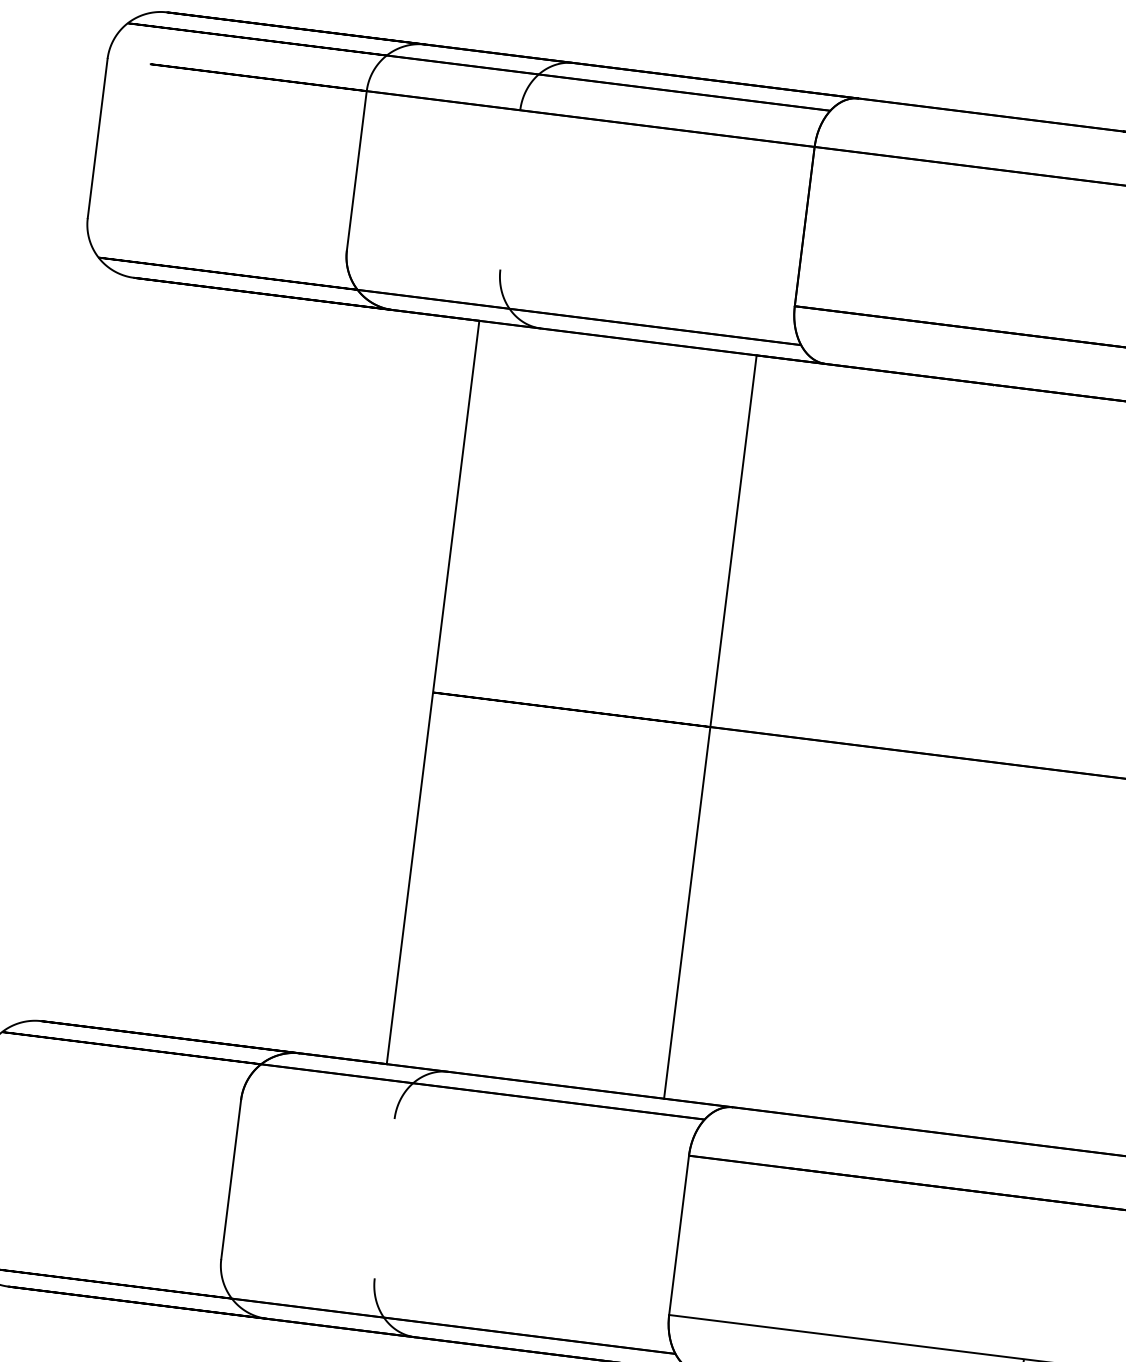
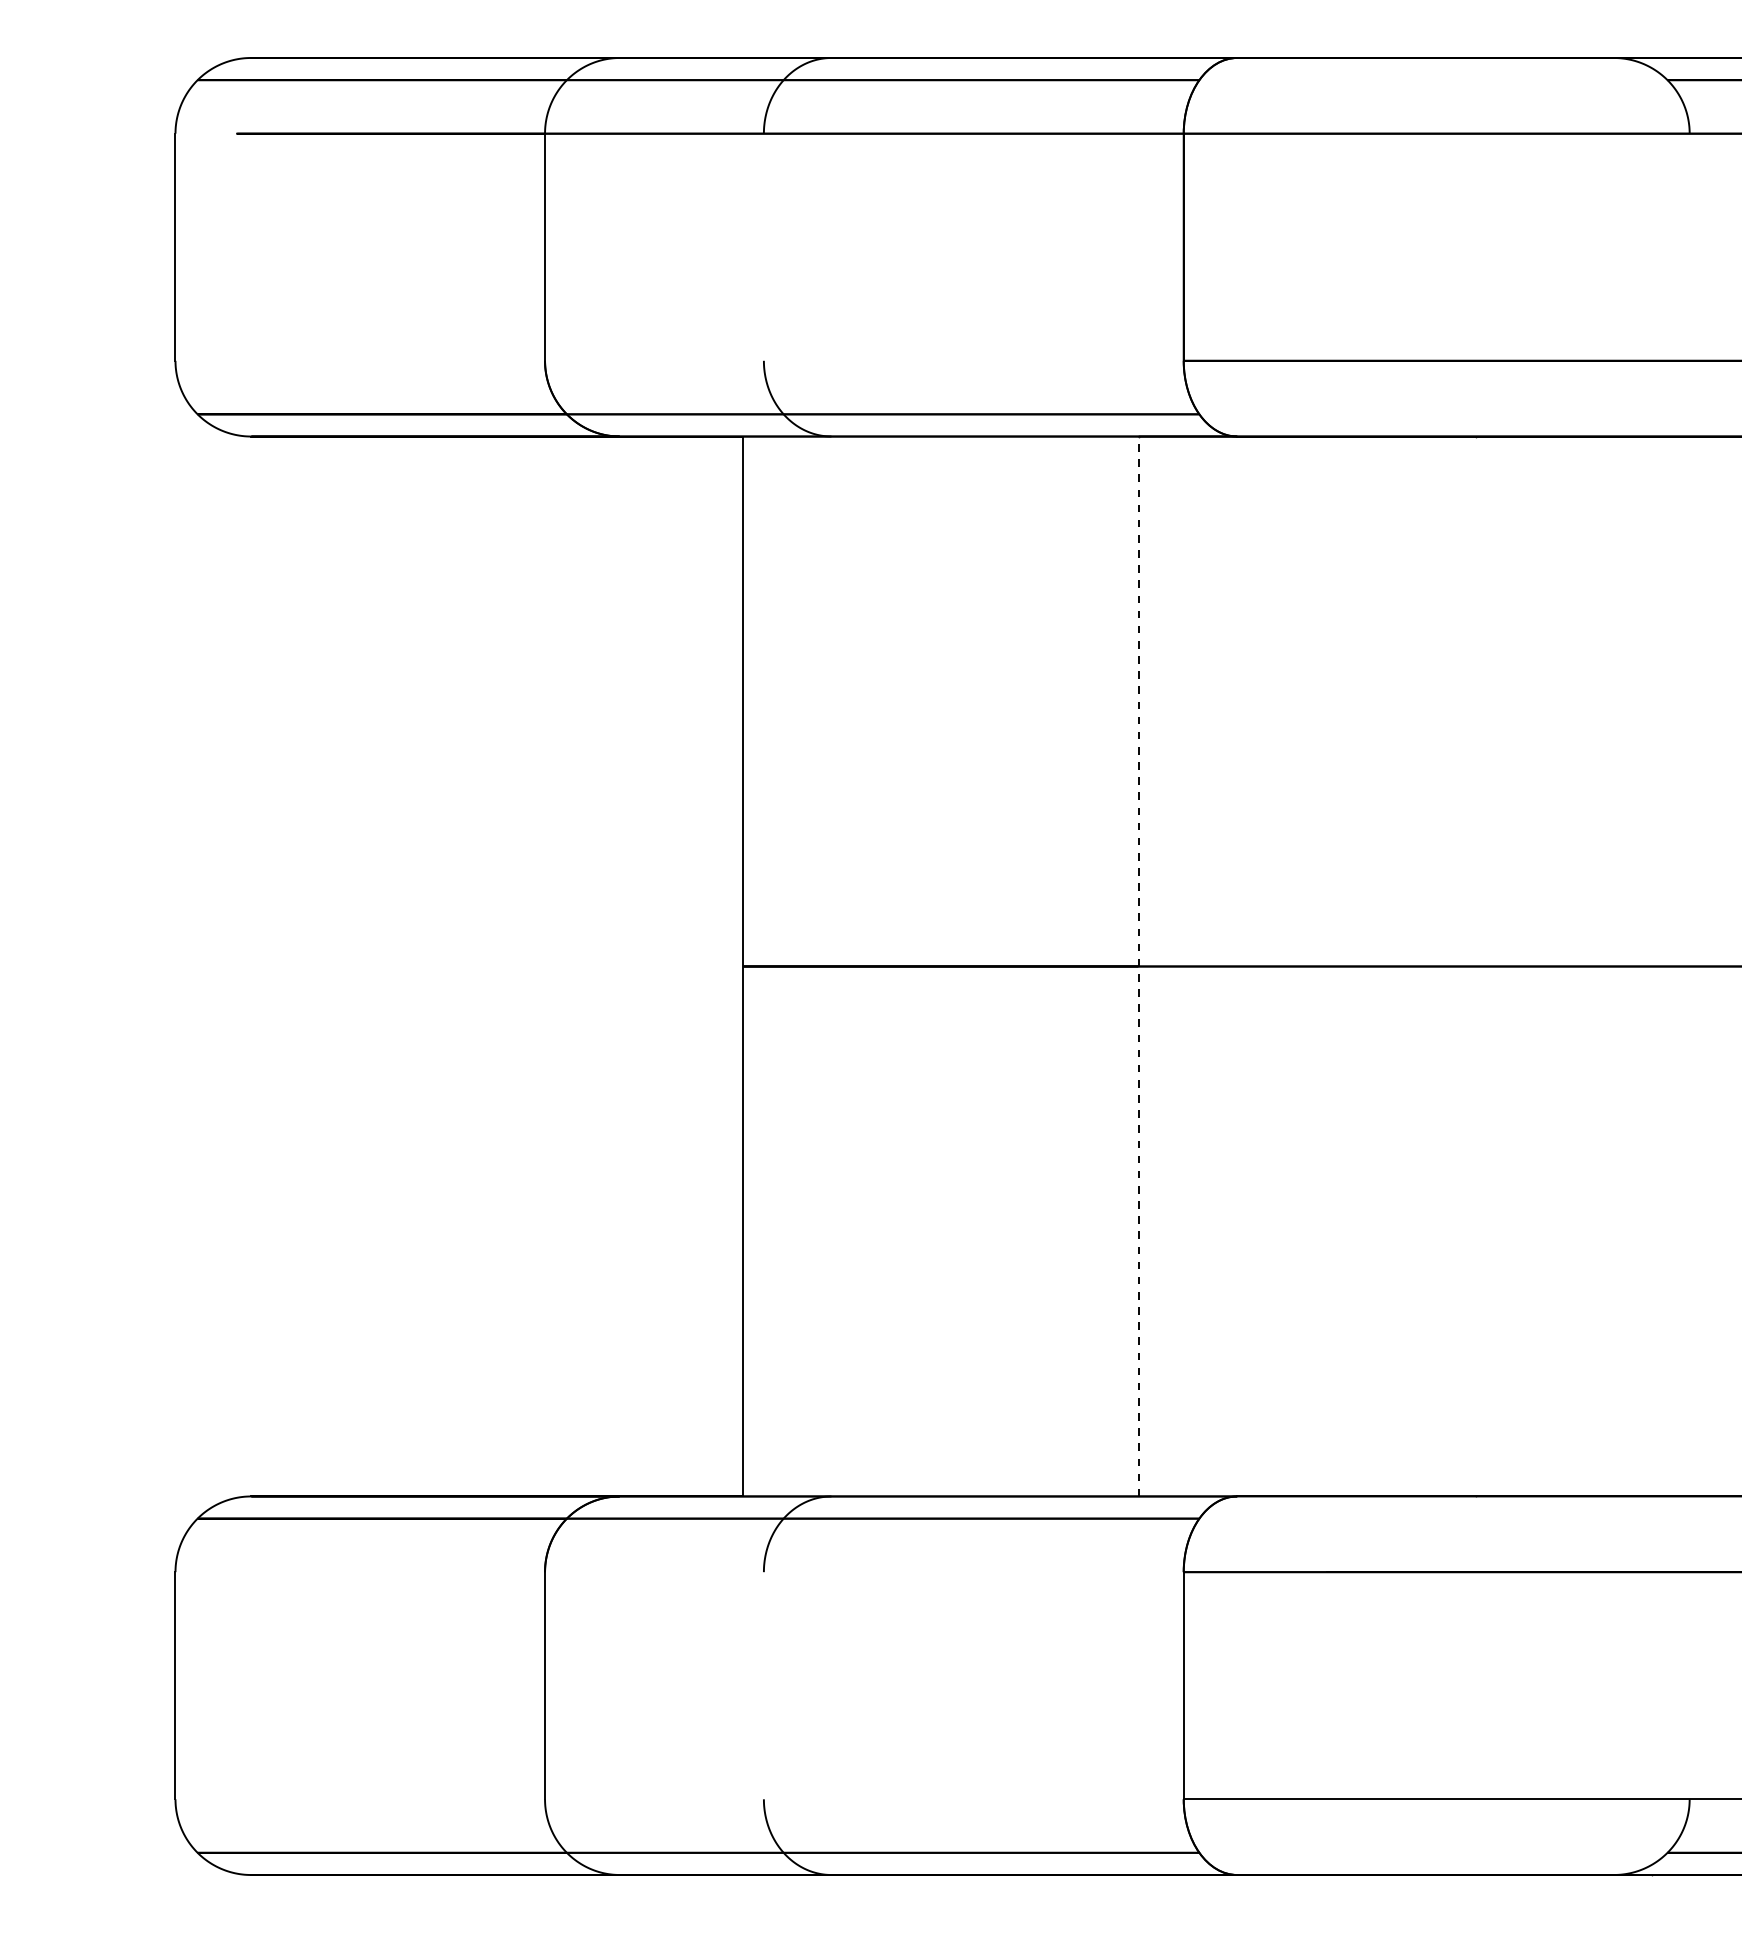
line: (710, 727) -> (1138, 966), solid -> dashed

